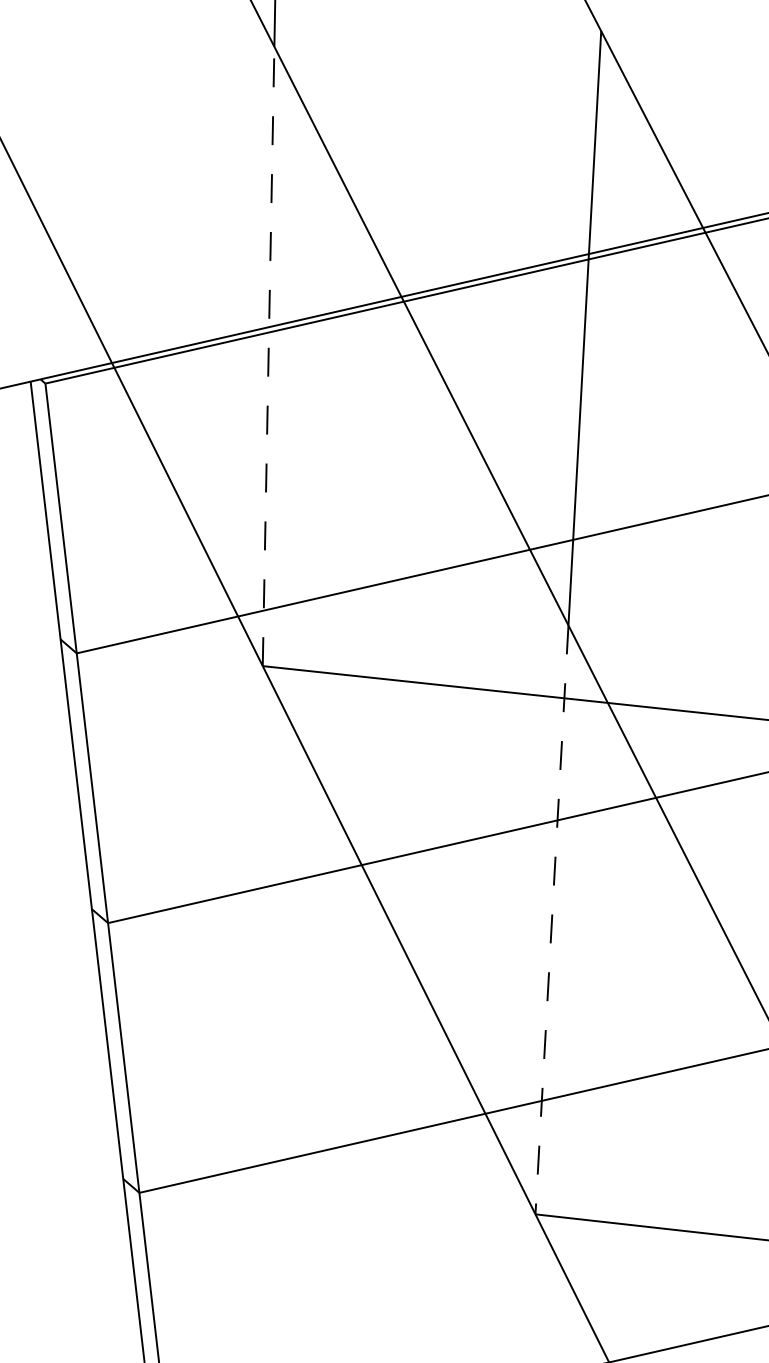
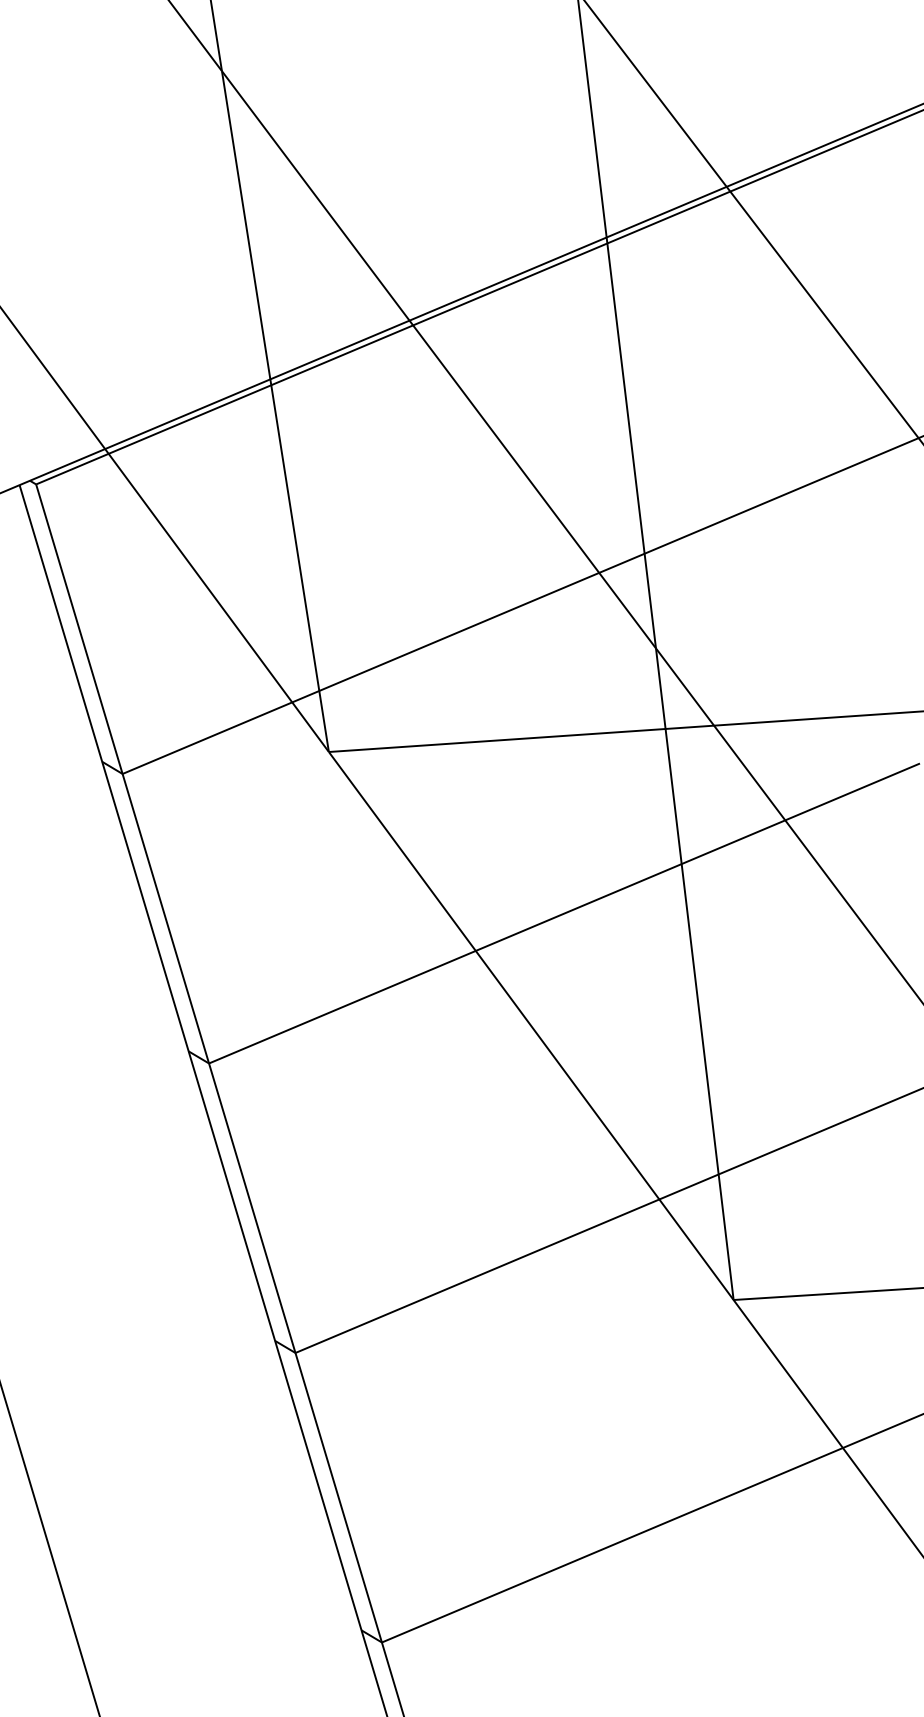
line: (268, 356) -> (275, 411), dashed -> solid
line: (551, 920) -> (694, 974), dashed -> solid

